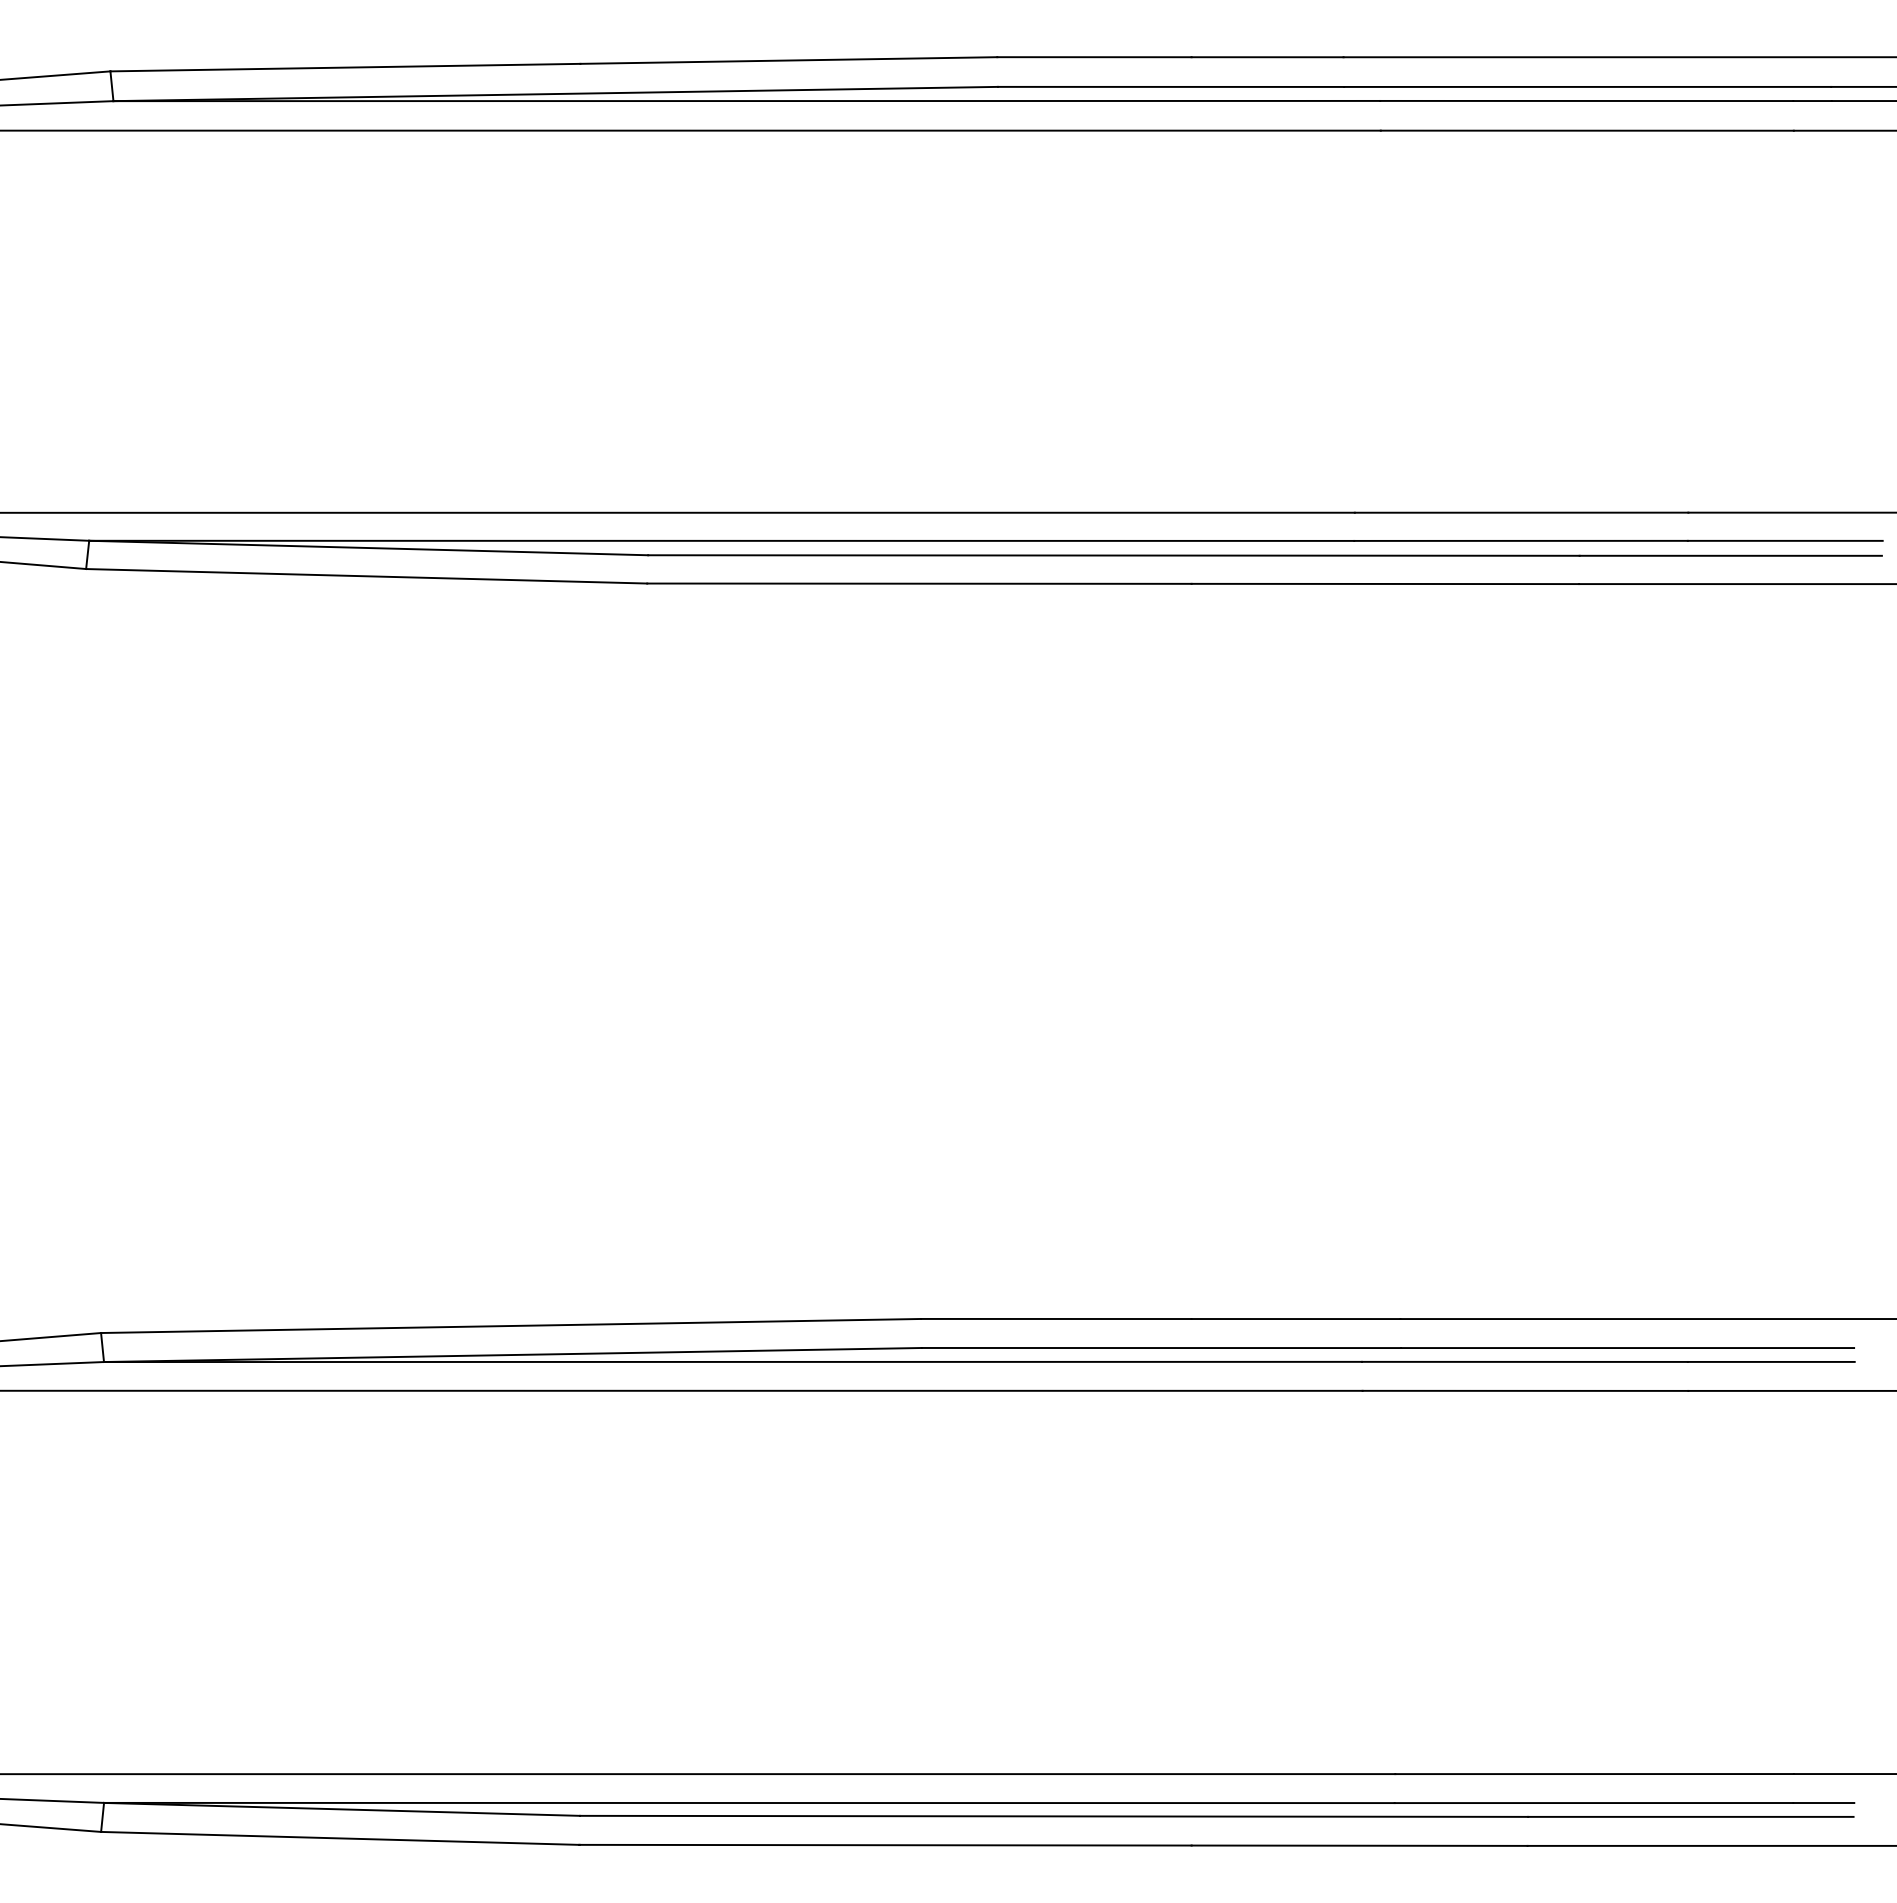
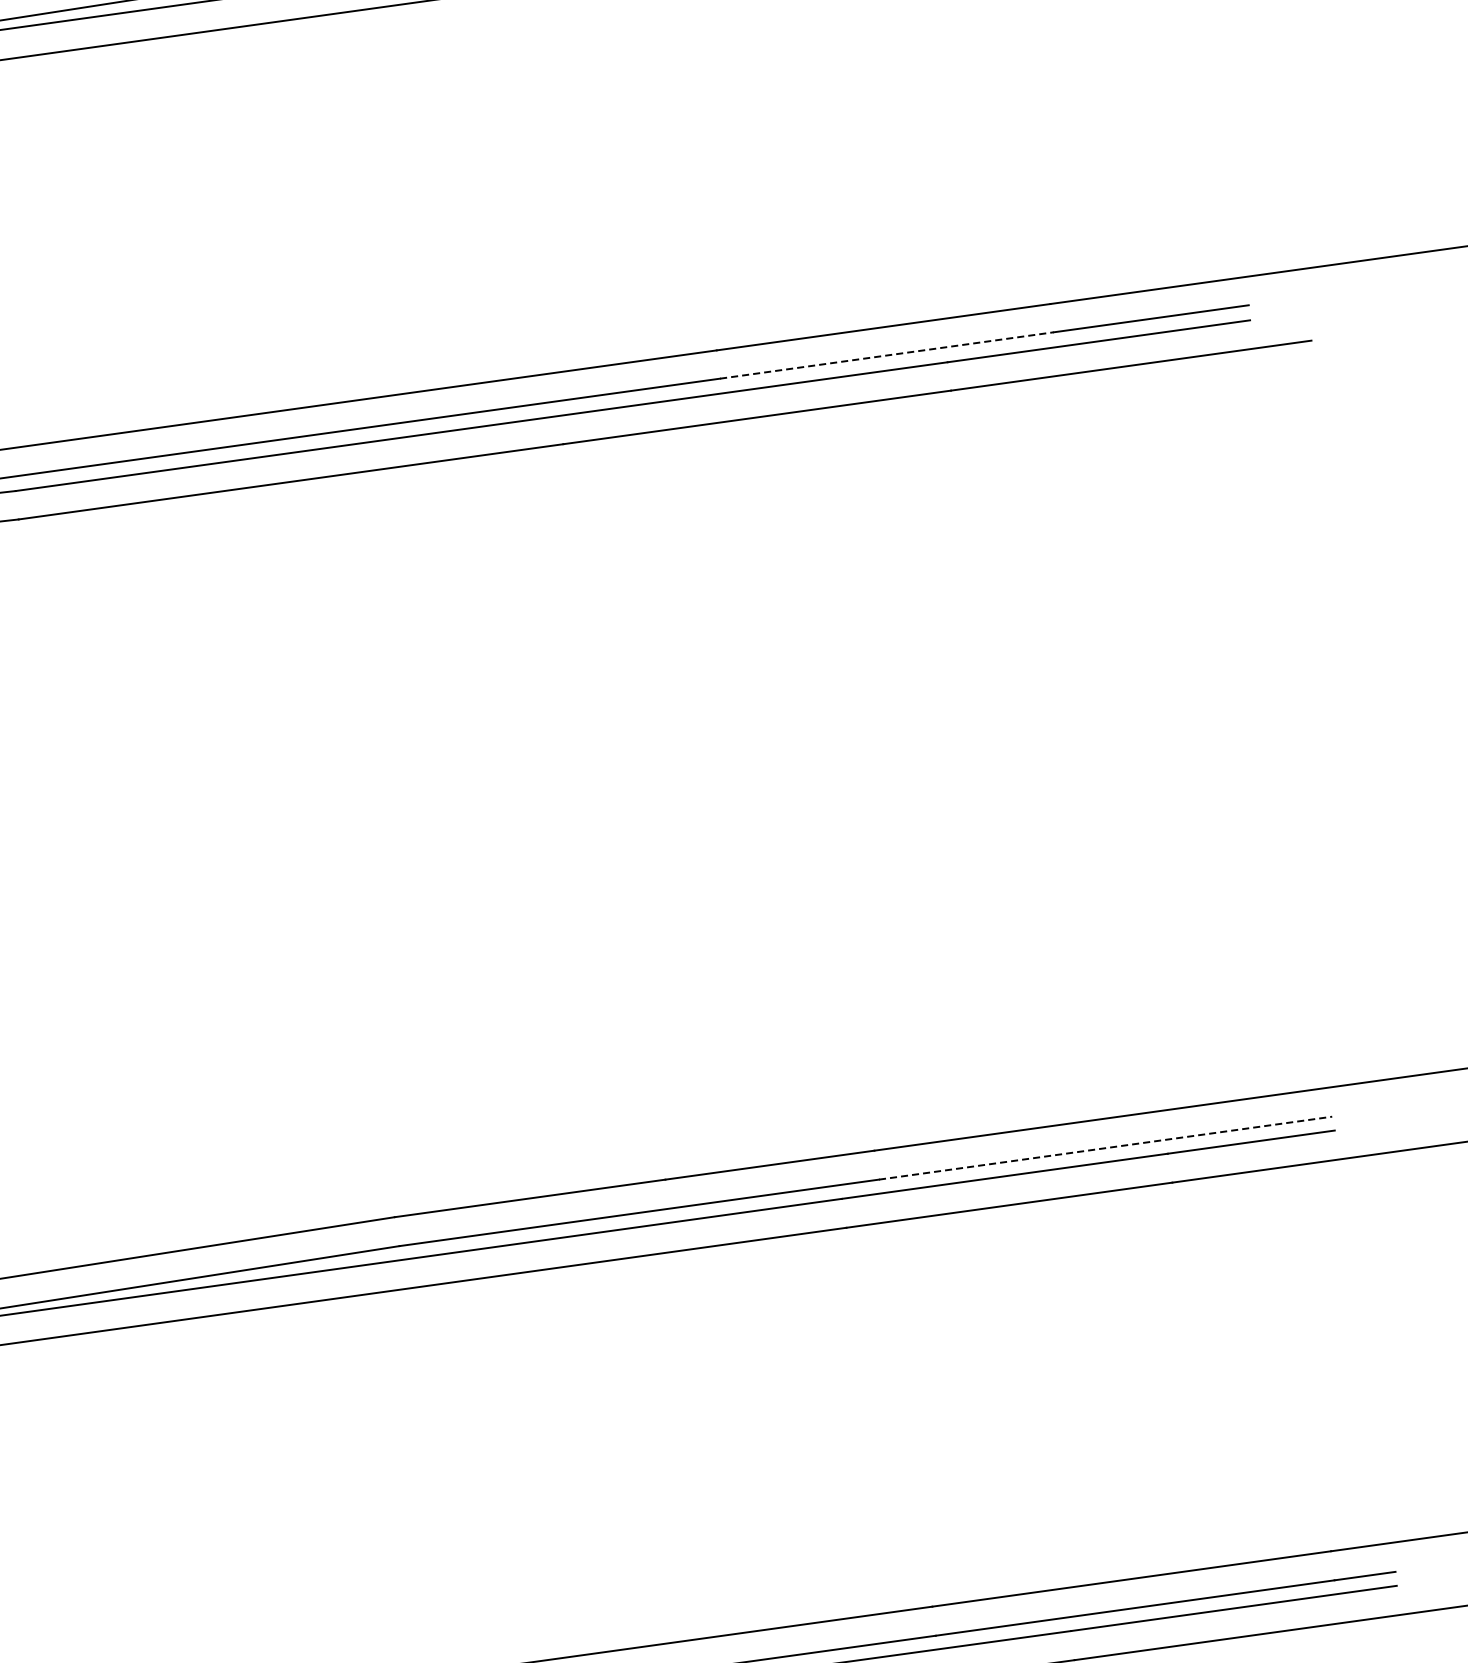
line: (1521, 540) -> (887, 355), solid -> dashed
line: (1627, 1348) -> (1105, 1148), solid -> dashed

